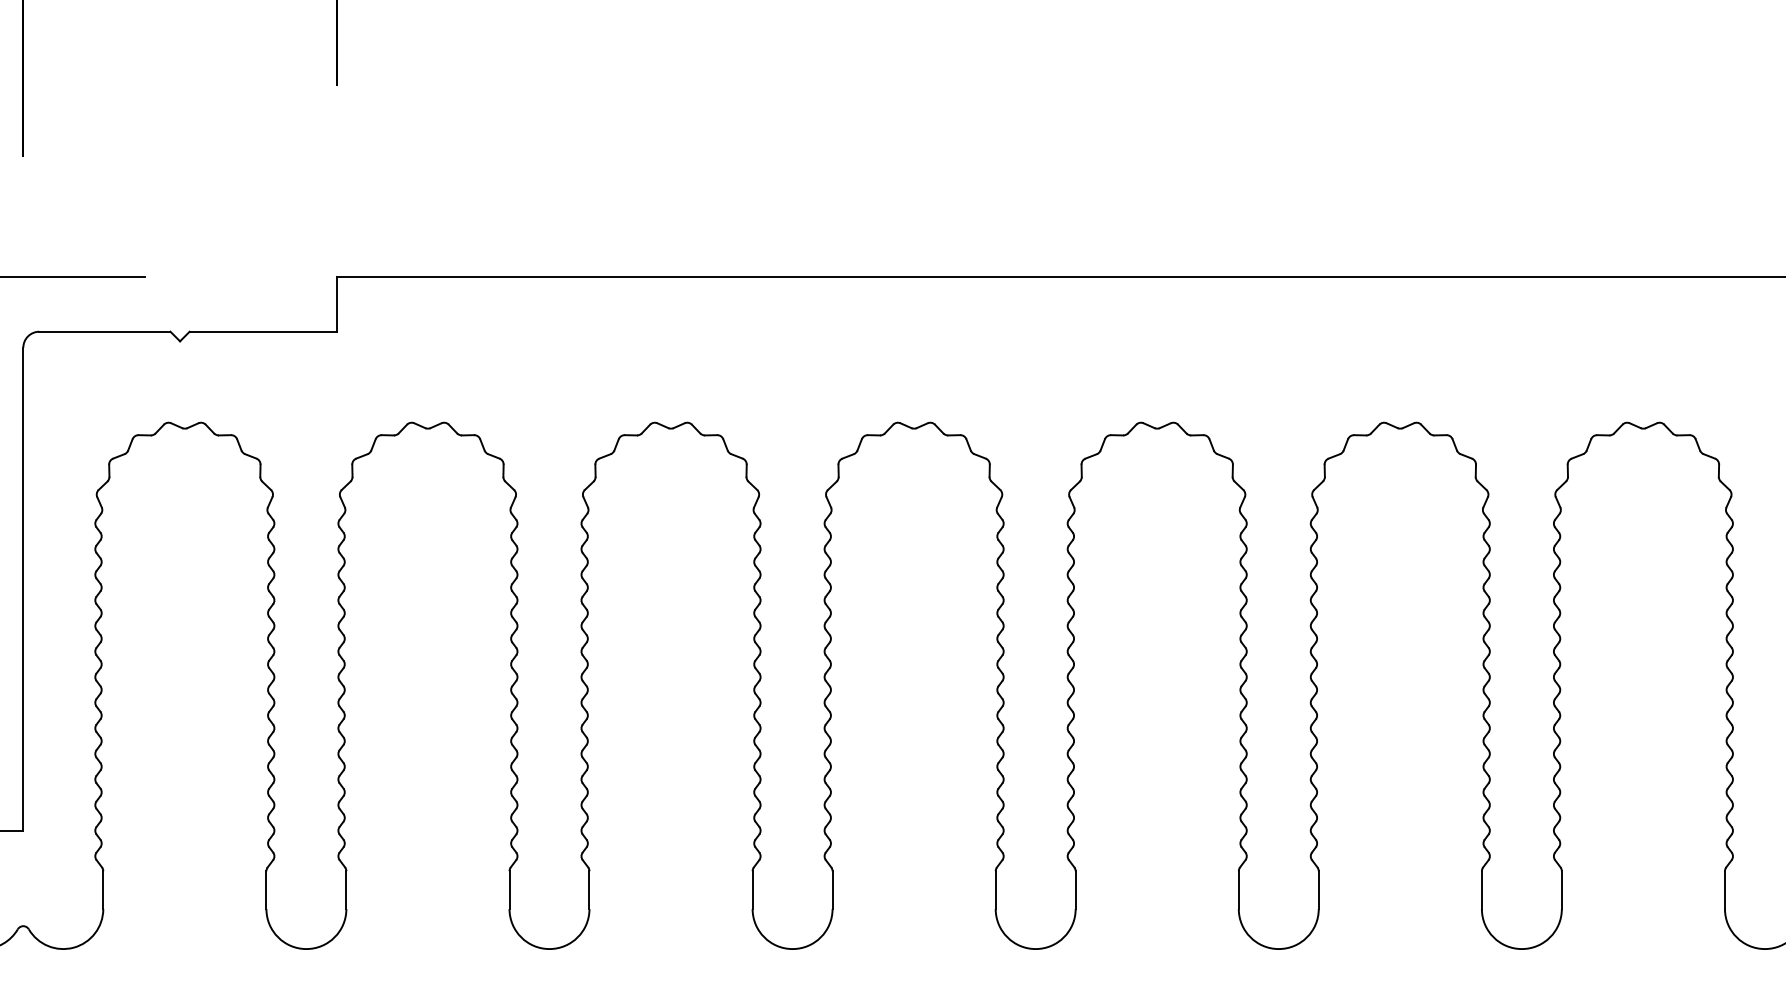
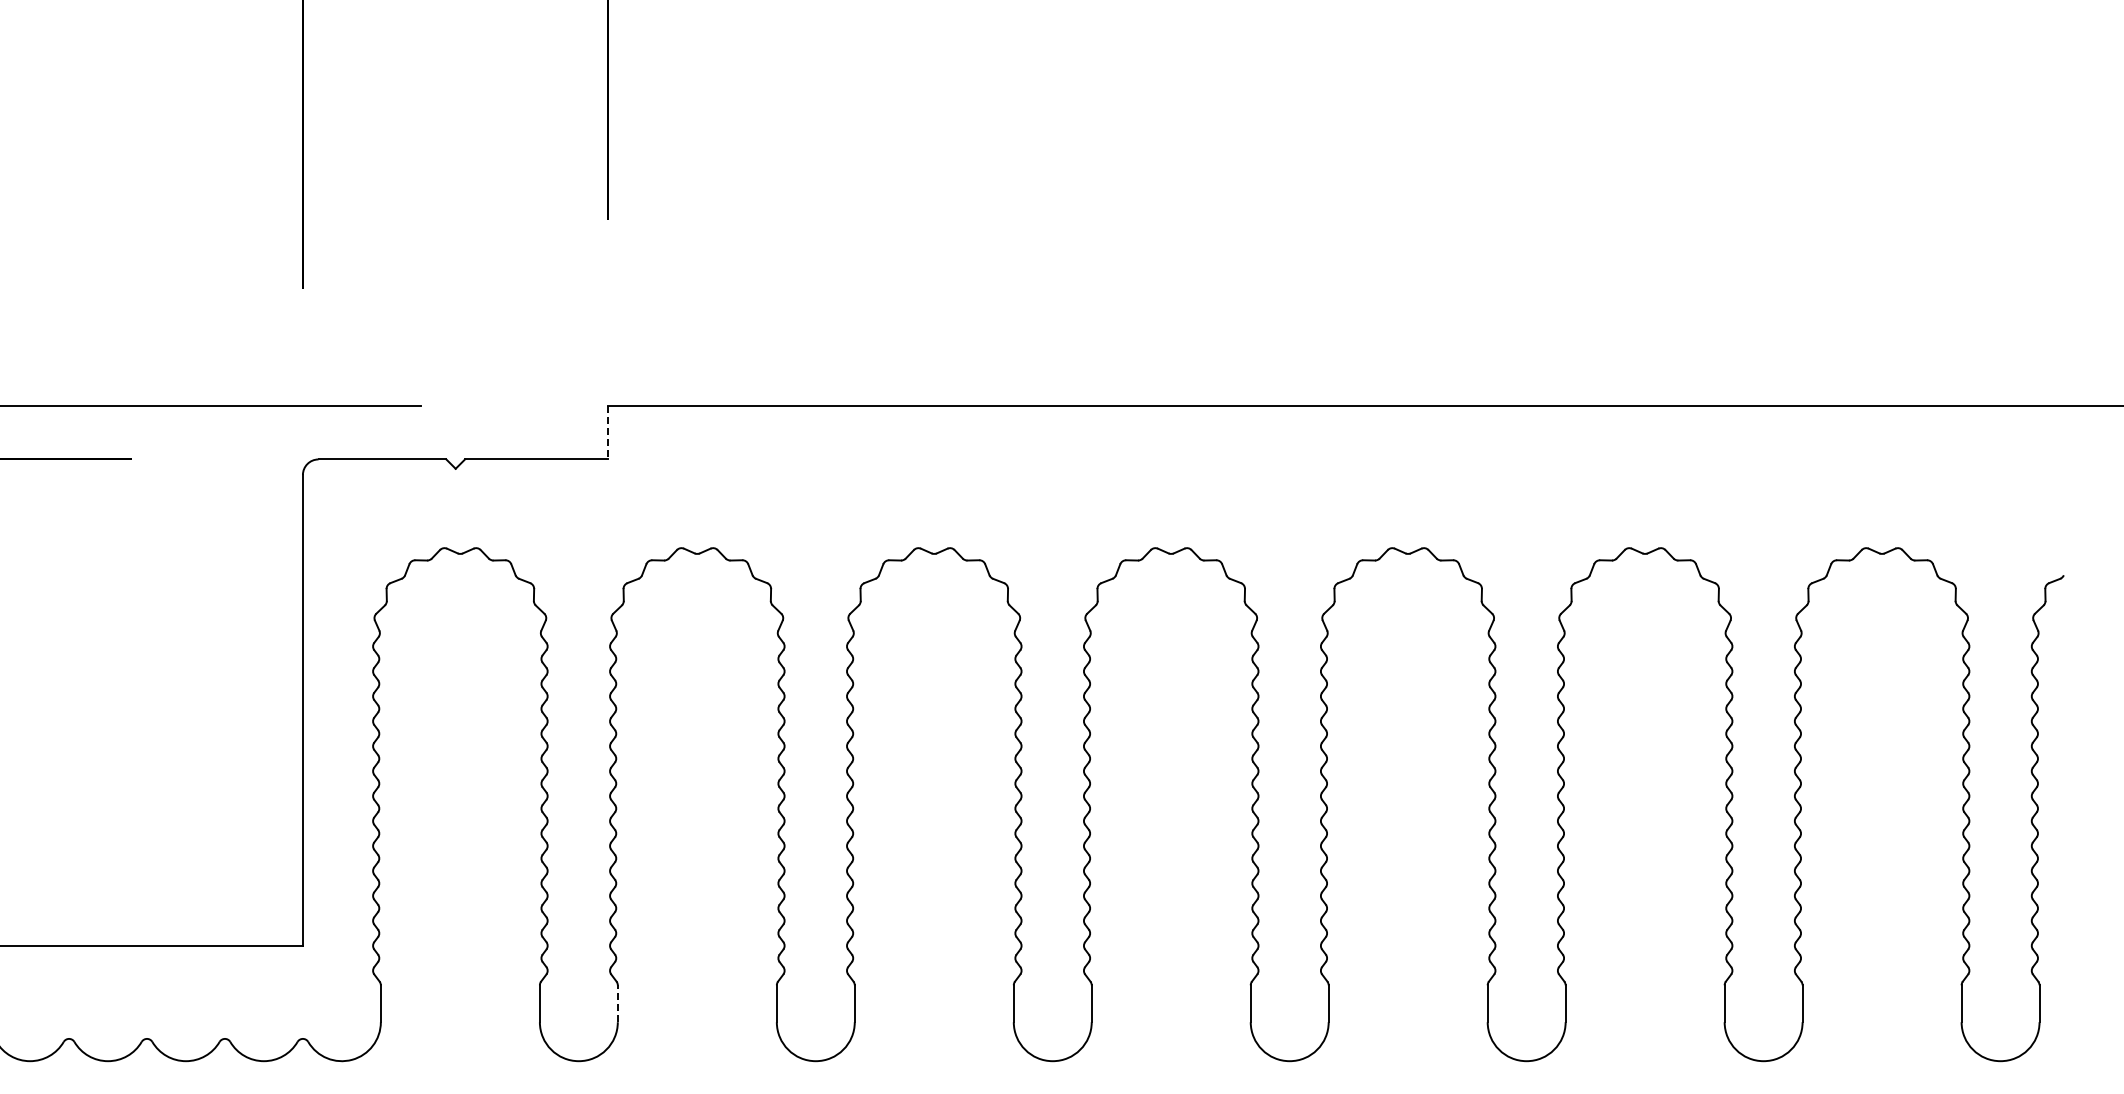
line: (336, 304) -> (608, 432), solid -> dashed
line: (346, 889) -> (617, 1003), solid -> dashed

